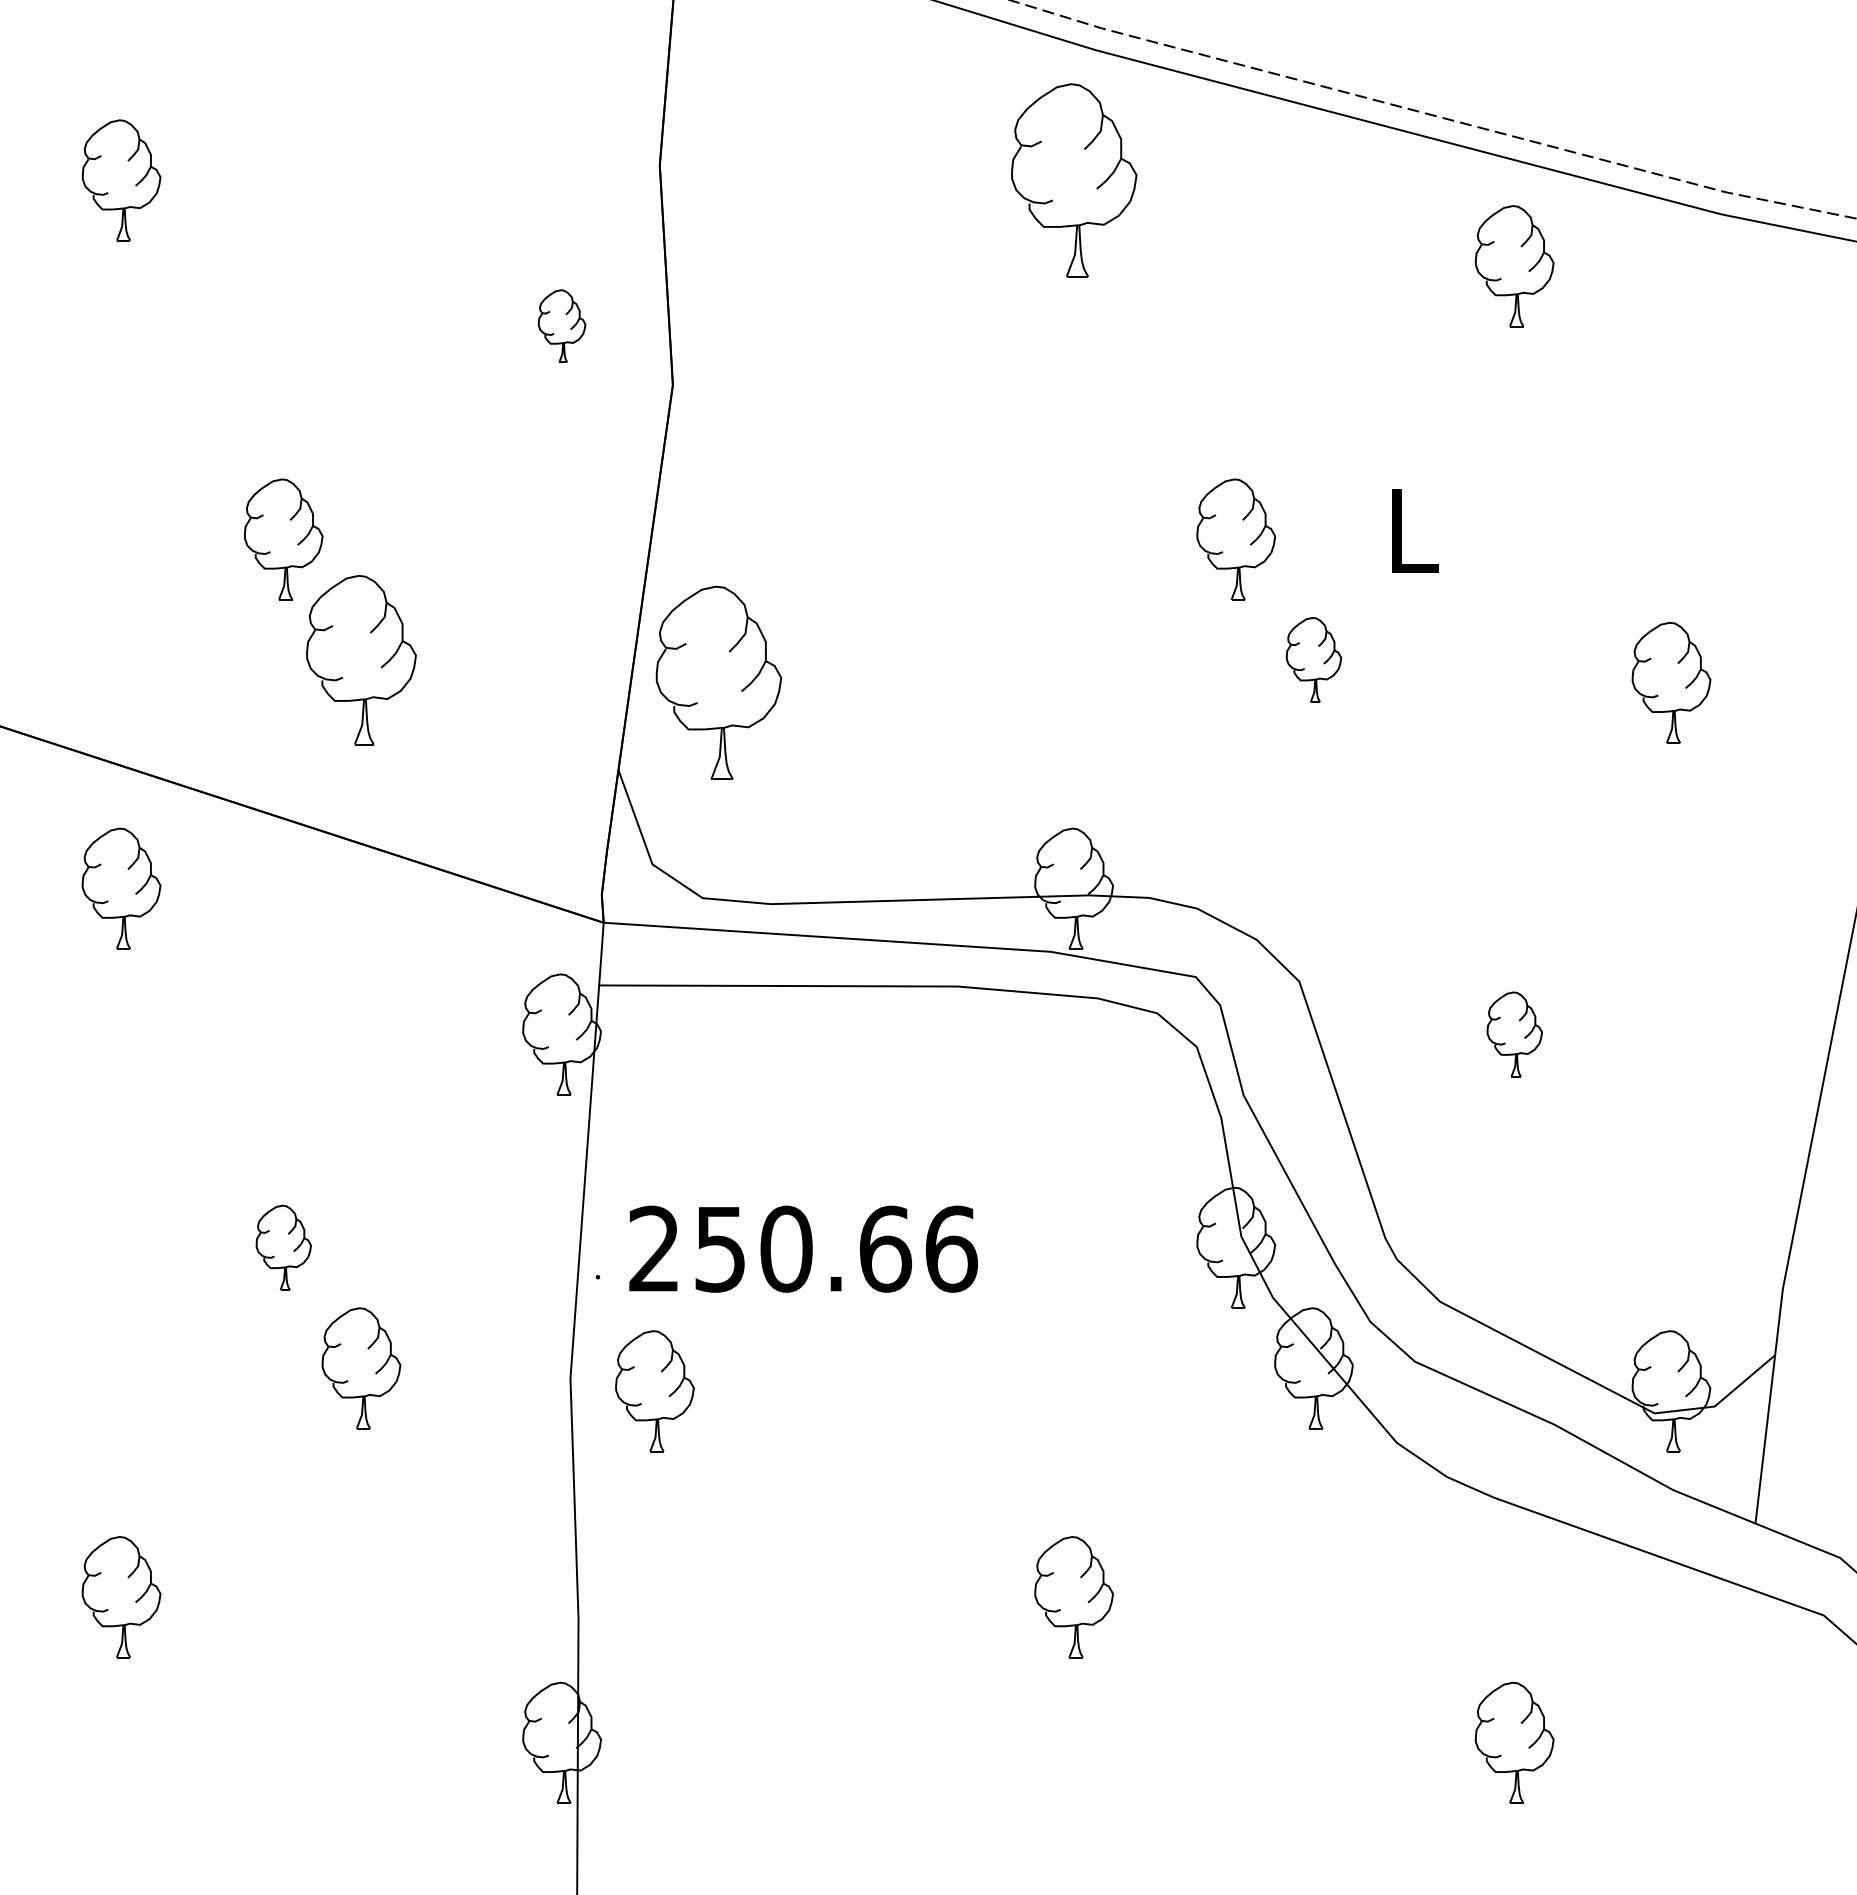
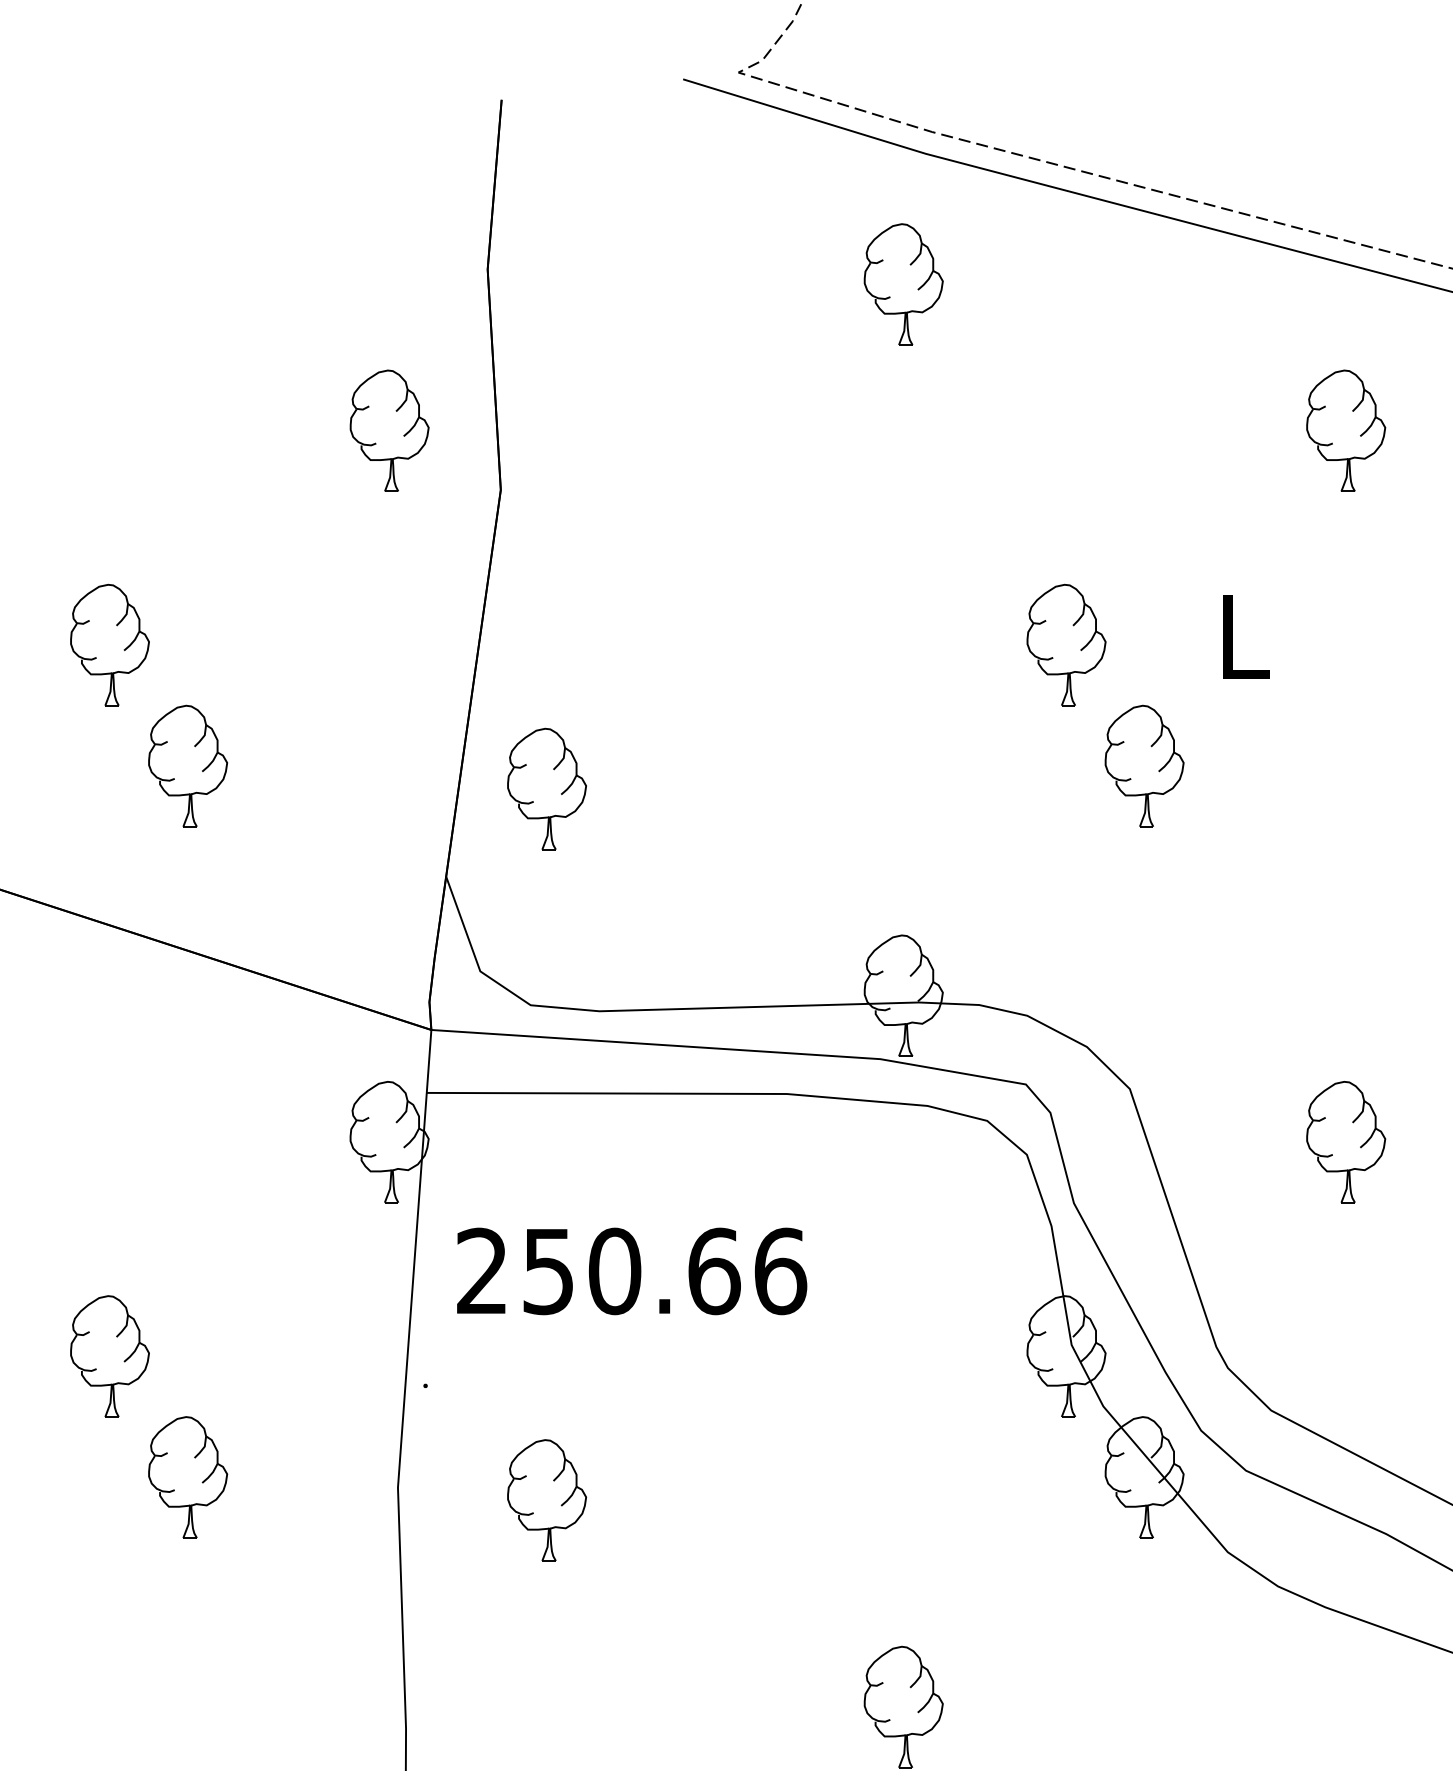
part: (1073, 180) -> (903, 284), size x0.62
part: (1514, 266) -> (1345, 431), moved
part: (561, 326) -> (388, 431), size x1.67
part: (361, 659) -> (188, 765), size x0.71
part: (1313, 659) -> (1144, 765), size x1.43
part: (718, 682) -> (546, 788), size x0.62
part: (1514, 1034) -> (1345, 1142), size x1.43
part: (283, 1247) -> (109, 1356), size x1.43
text: (803, 1248) -> (631, 1270), moved
part: (654, 1391) -> (546, 1500), moved

